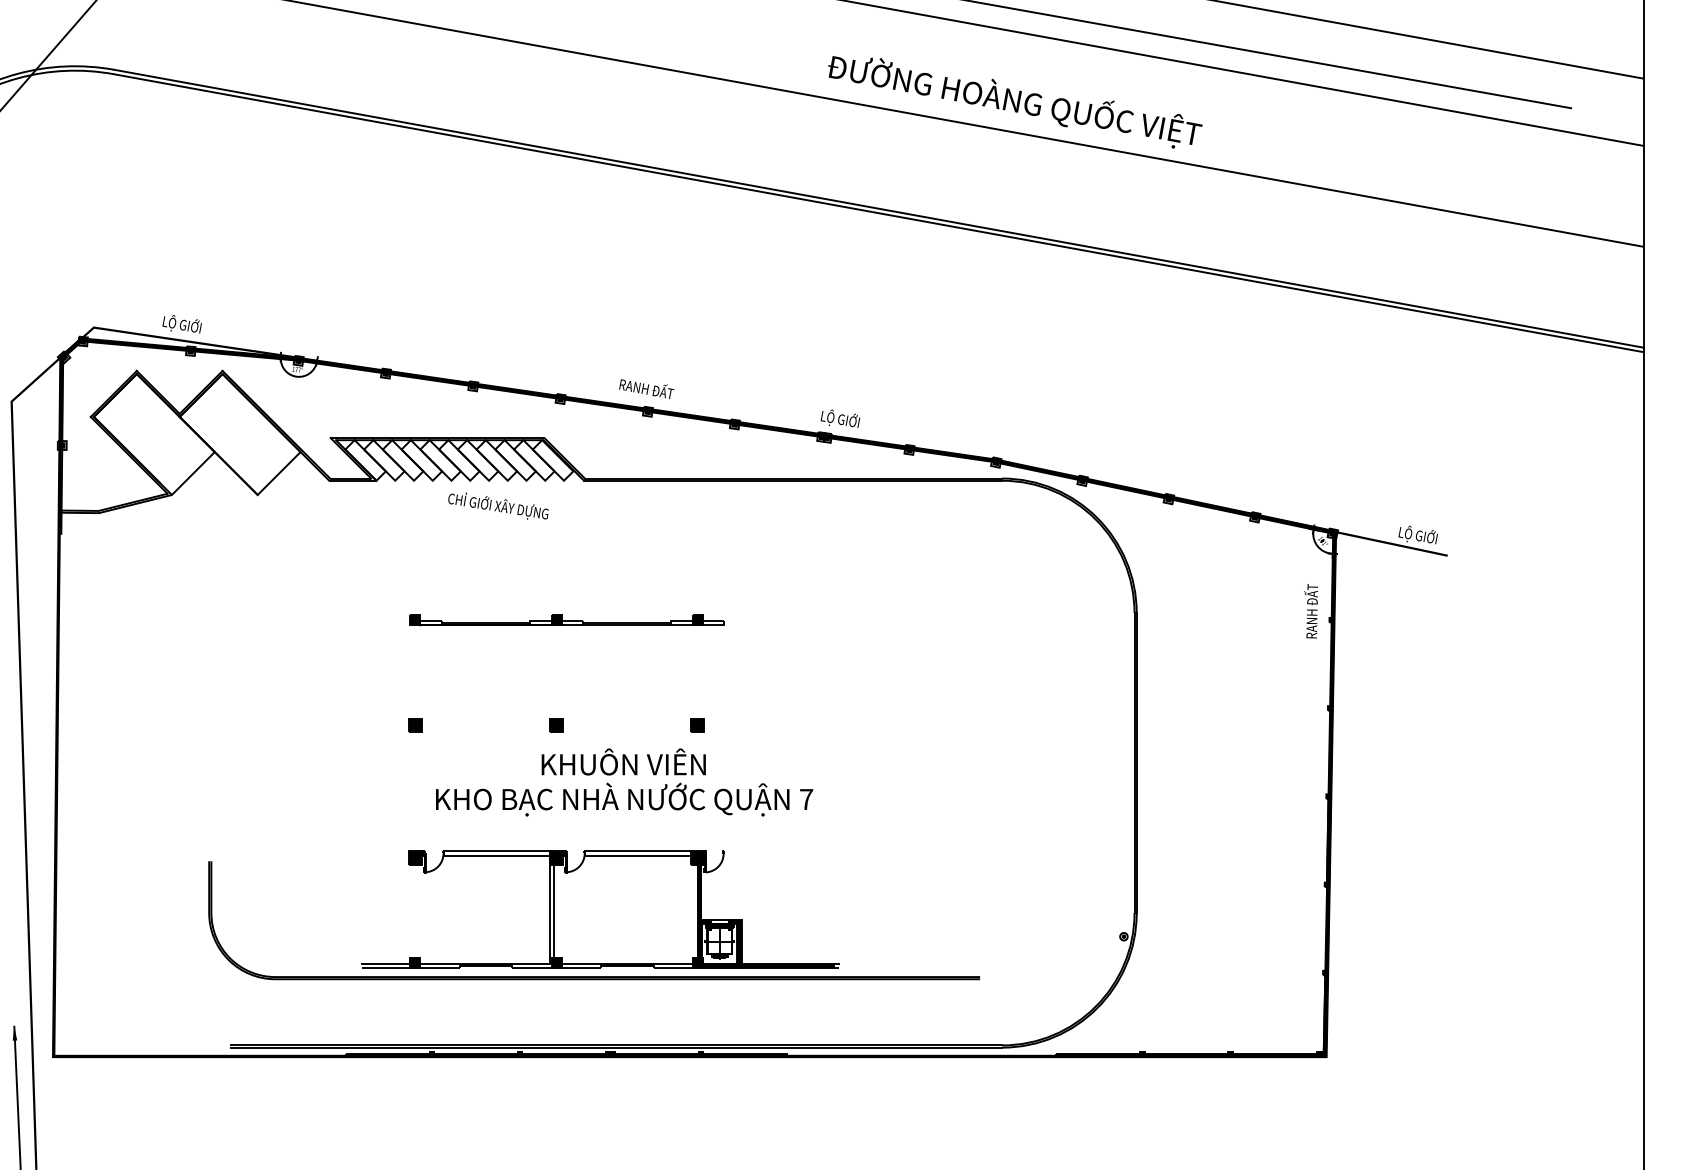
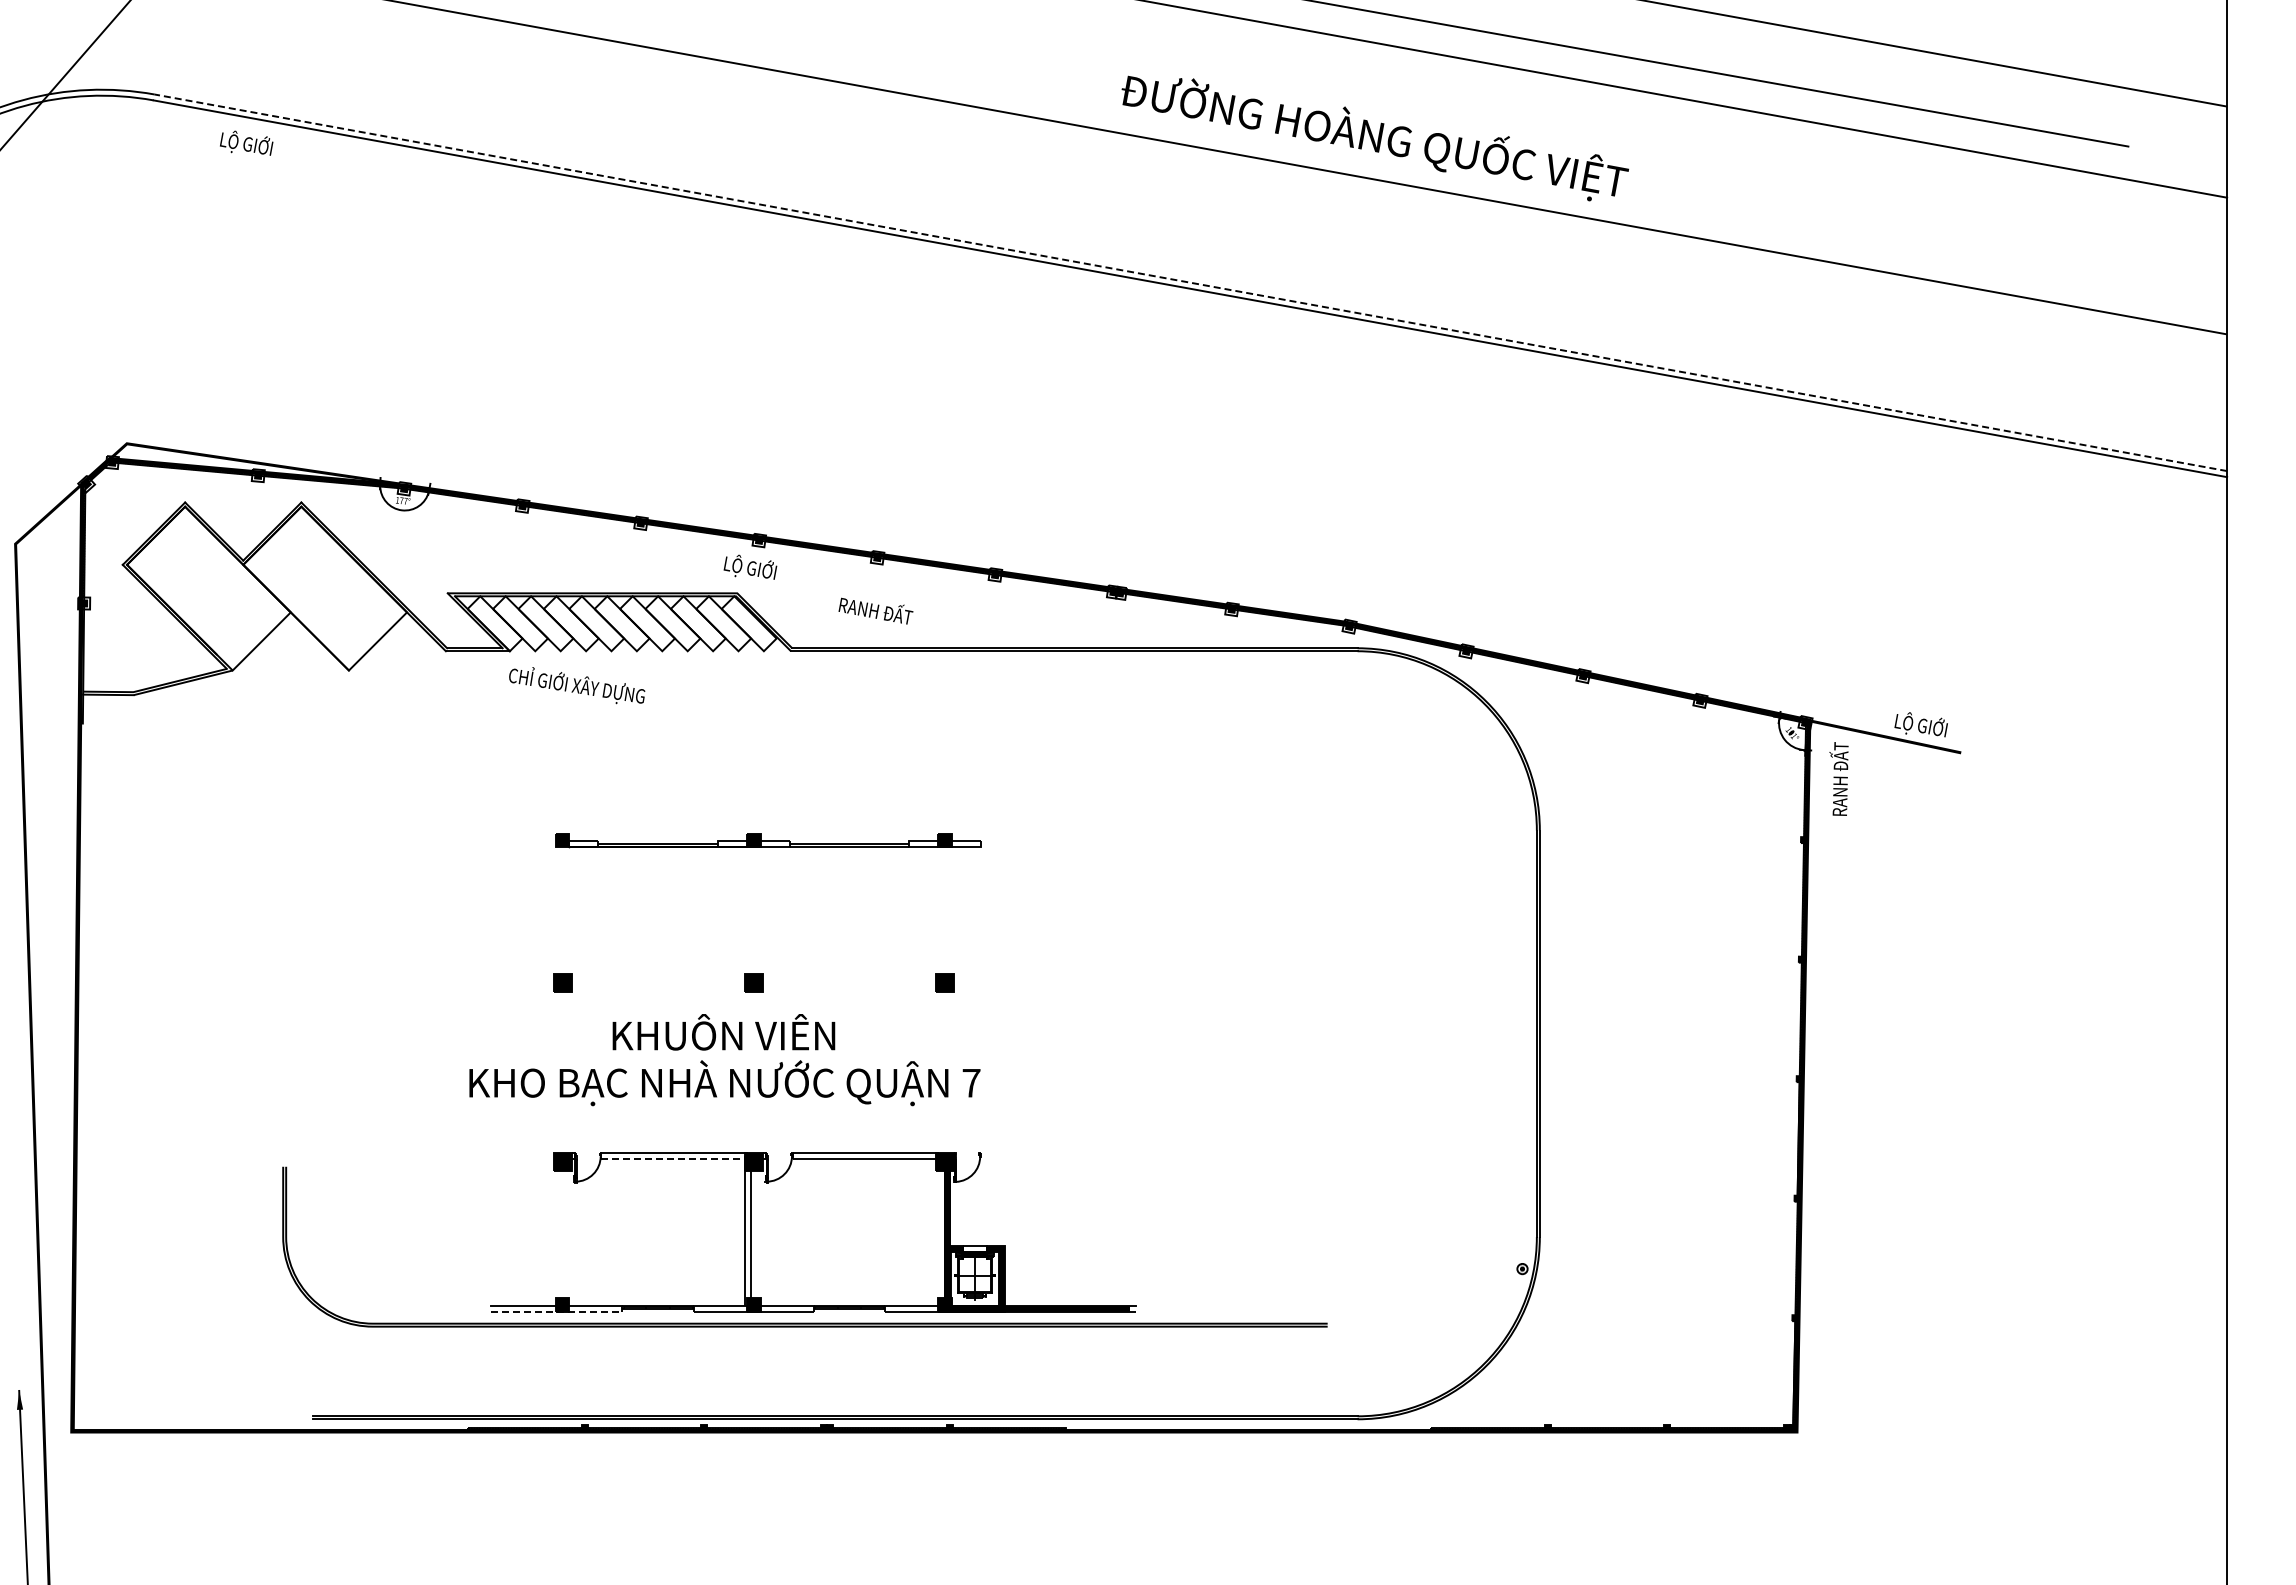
line: (878, 208) -> (1190, 282), solid -> dashed
text: (182, 323) -> (246, 142), moved
text: (646, 388) -> (875, 610), moved
text: (840, 418) -> (750, 566), moved
text: (498, 506) -> (577, 685), moved
text: (1310, 610) -> (1838, 778), moved
text: (624, 782) -> (724, 1060), moved
line: (498, 855) -> (675, 1159), solid -> dashed
line: (410, 968) -> (556, 1311), solid -> dashed

